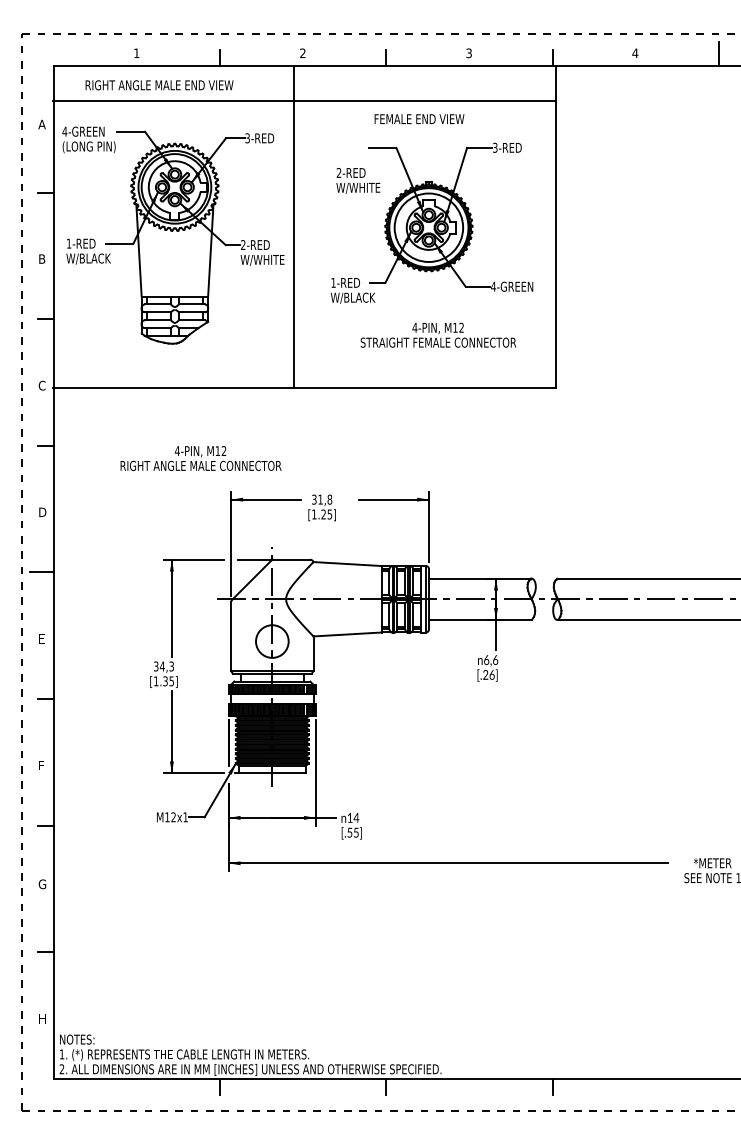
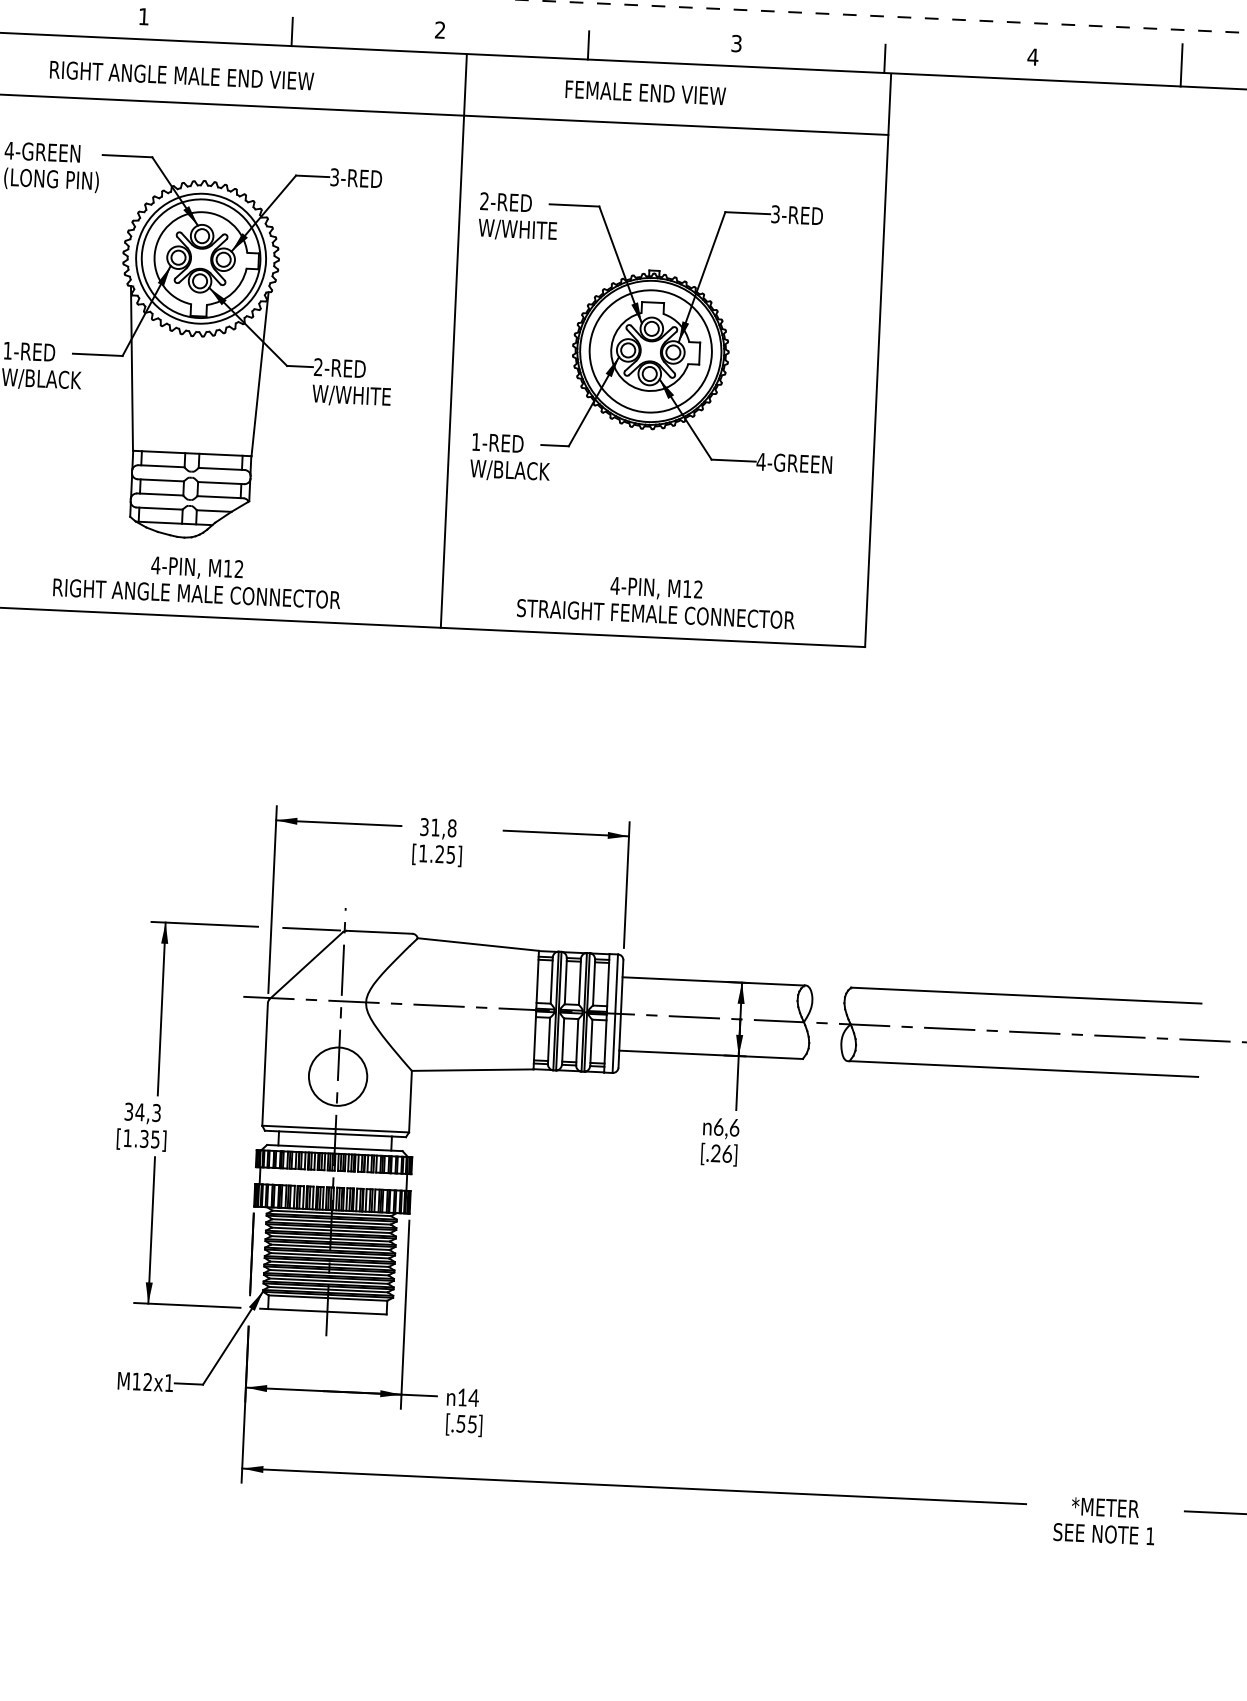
text: (419, 118) -> (645, 91), moved
text: (358, 180) -> (518, 216), moved
line: (294, 226) -> (454, 340), moved
text: (438, 334) -> (656, 599), moved
text: (200, 458) -> (196, 580), moved

